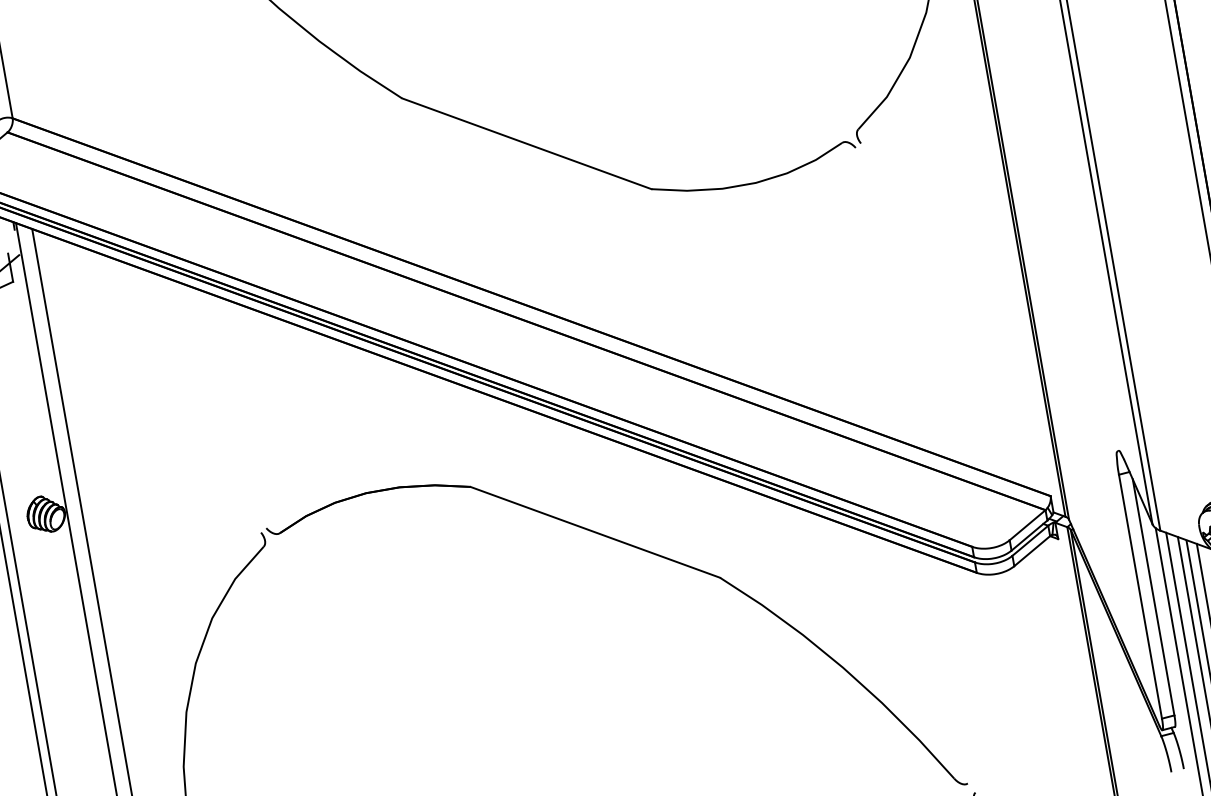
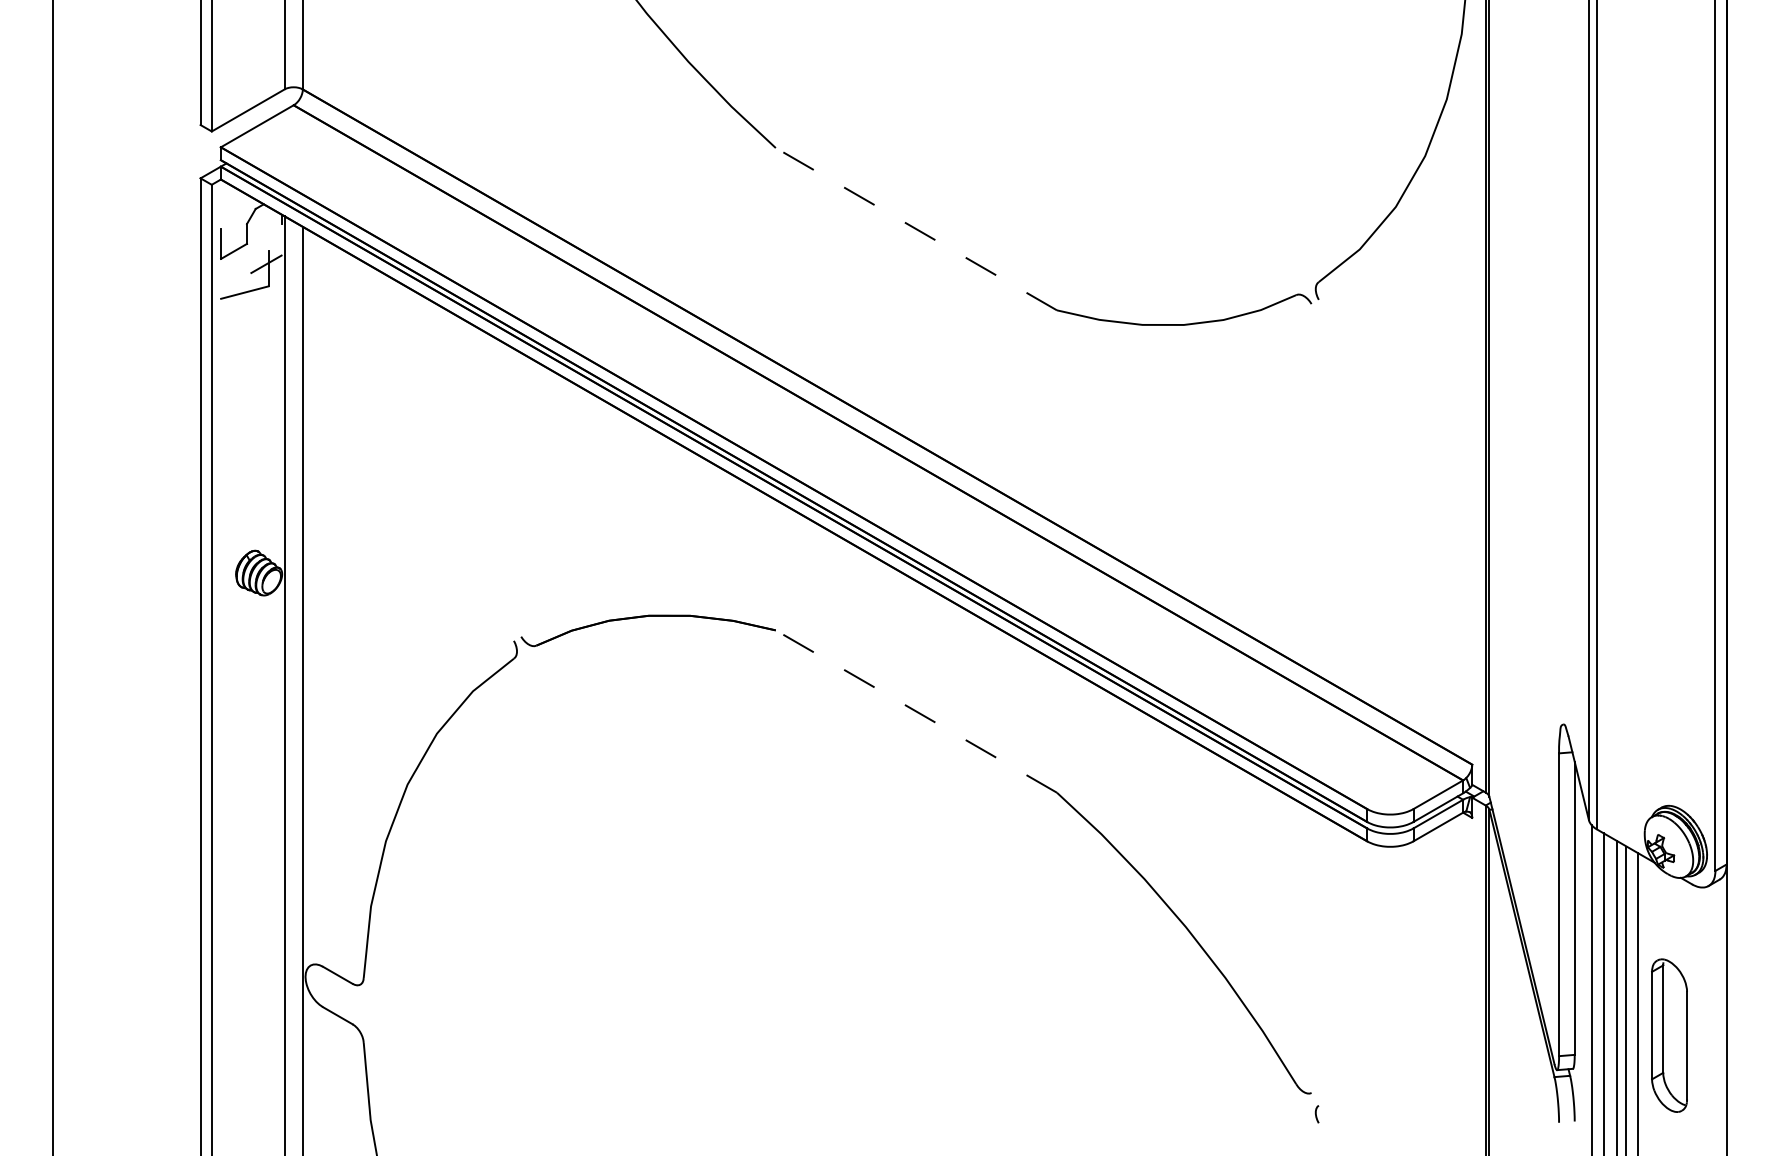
line: (525, 143) -> (915, 228), solid -> dashed
line: (594, 532) -> (915, 711), solid -> dashed

